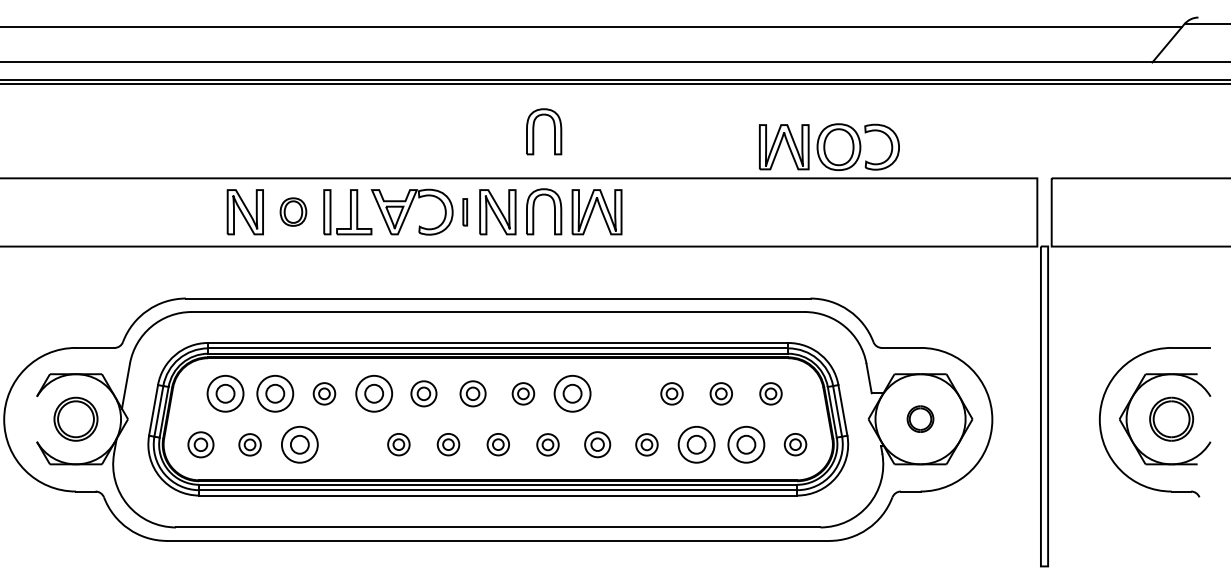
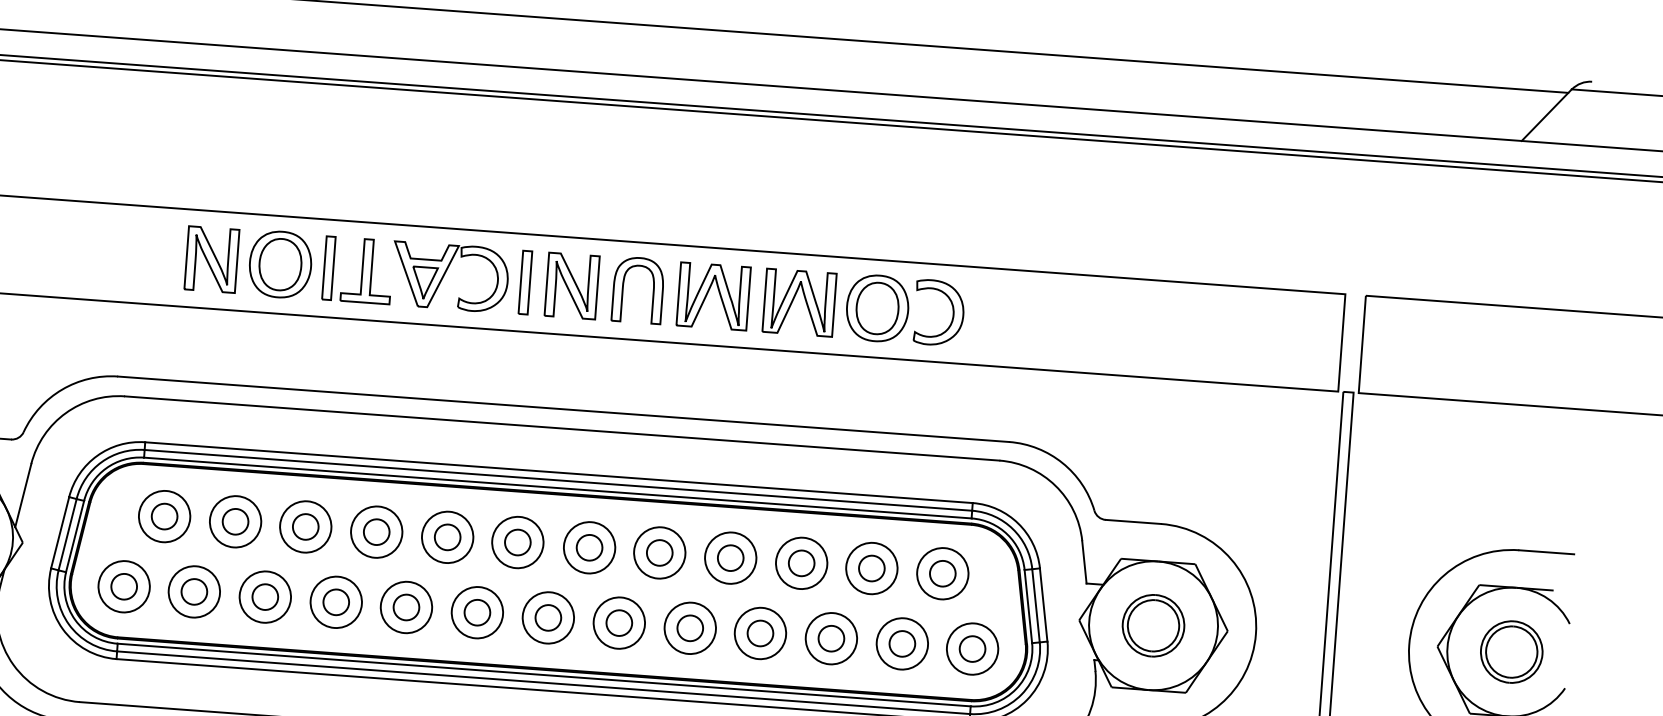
part: (534, 131) -> (632, 174), removed
part: (829, 146) -> (864, 306), moved
part: (293, 211) -> (280, 263), size x1.67
part: (465, 212) -> (525, 283), size x1.67
part: (324, 393) -> (305, 526), size x1.67
part: (423, 393) -> (447, 536), size x1.43
part: (472, 393) -> (516, 542), size x1.43
part: (523, 393) -> (589, 547), size x1.67
part: (622, 393) -> (730, 557), added
part: (671, 393) -> (800, 562), size x1.67
part: (721, 393) -> (872, 568), size x1.67
part: (770, 393) -> (942, 573), size x1.67
part: (920, 418) -> (1153, 624), size x1.67
part: (200, 444) -> (123, 586), size x1.43
part: (249, 444) -> (193, 591), size x1.67
part: (349, 444) -> (336, 601), added
part: (398, 444) -> (406, 607), size x1.67
part: (448, 444) -> (477, 612), size x1.67
part: (498, 444) -> (548, 617), size x1.67
part: (547, 444) -> (618, 622), size x1.67
part: (597, 444) -> (689, 627), size x1.43
part: (646, 444) -> (759, 633), size x1.67
part: (795, 444) -> (972, 648), size x1.67

